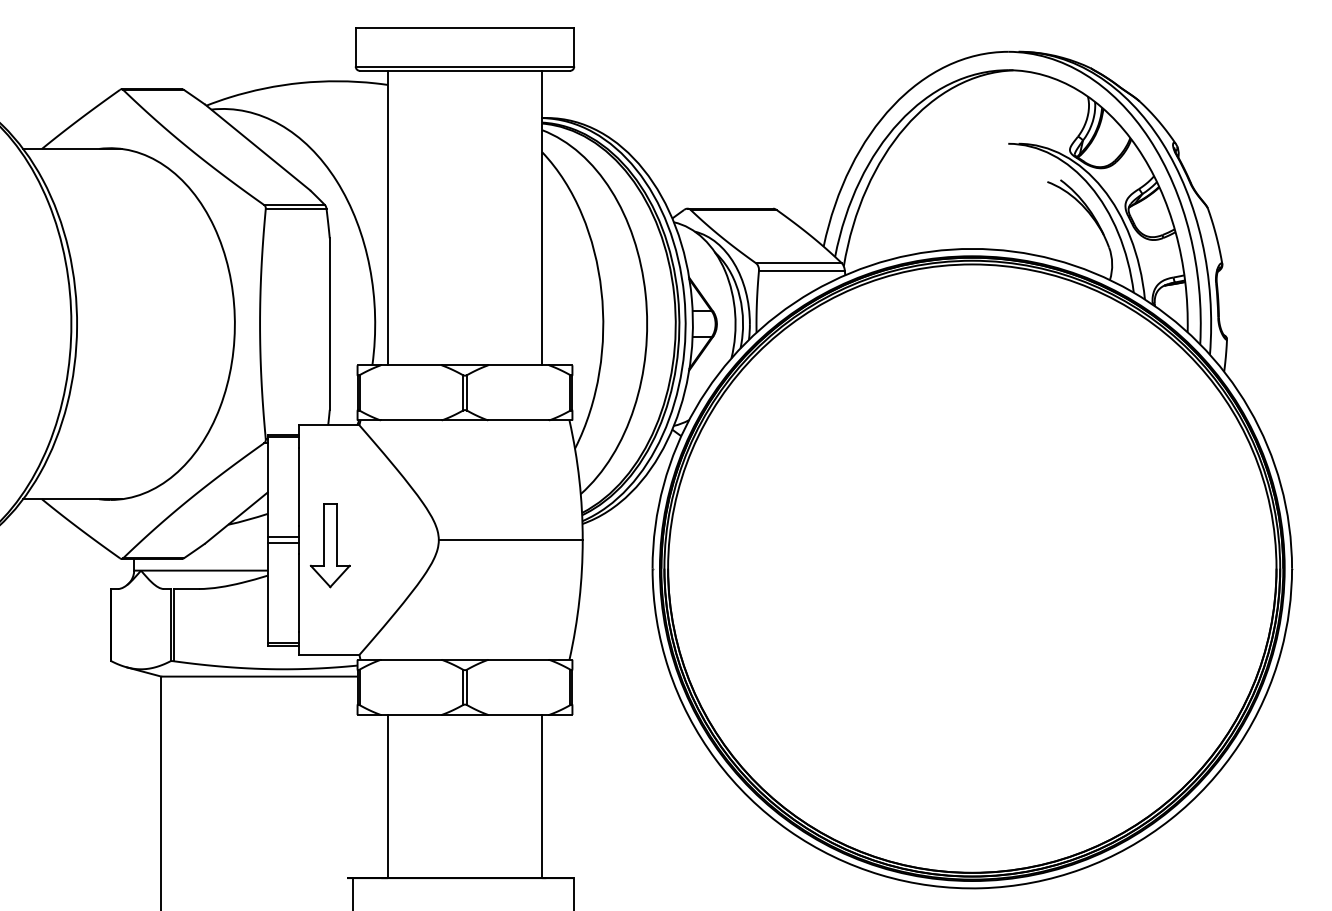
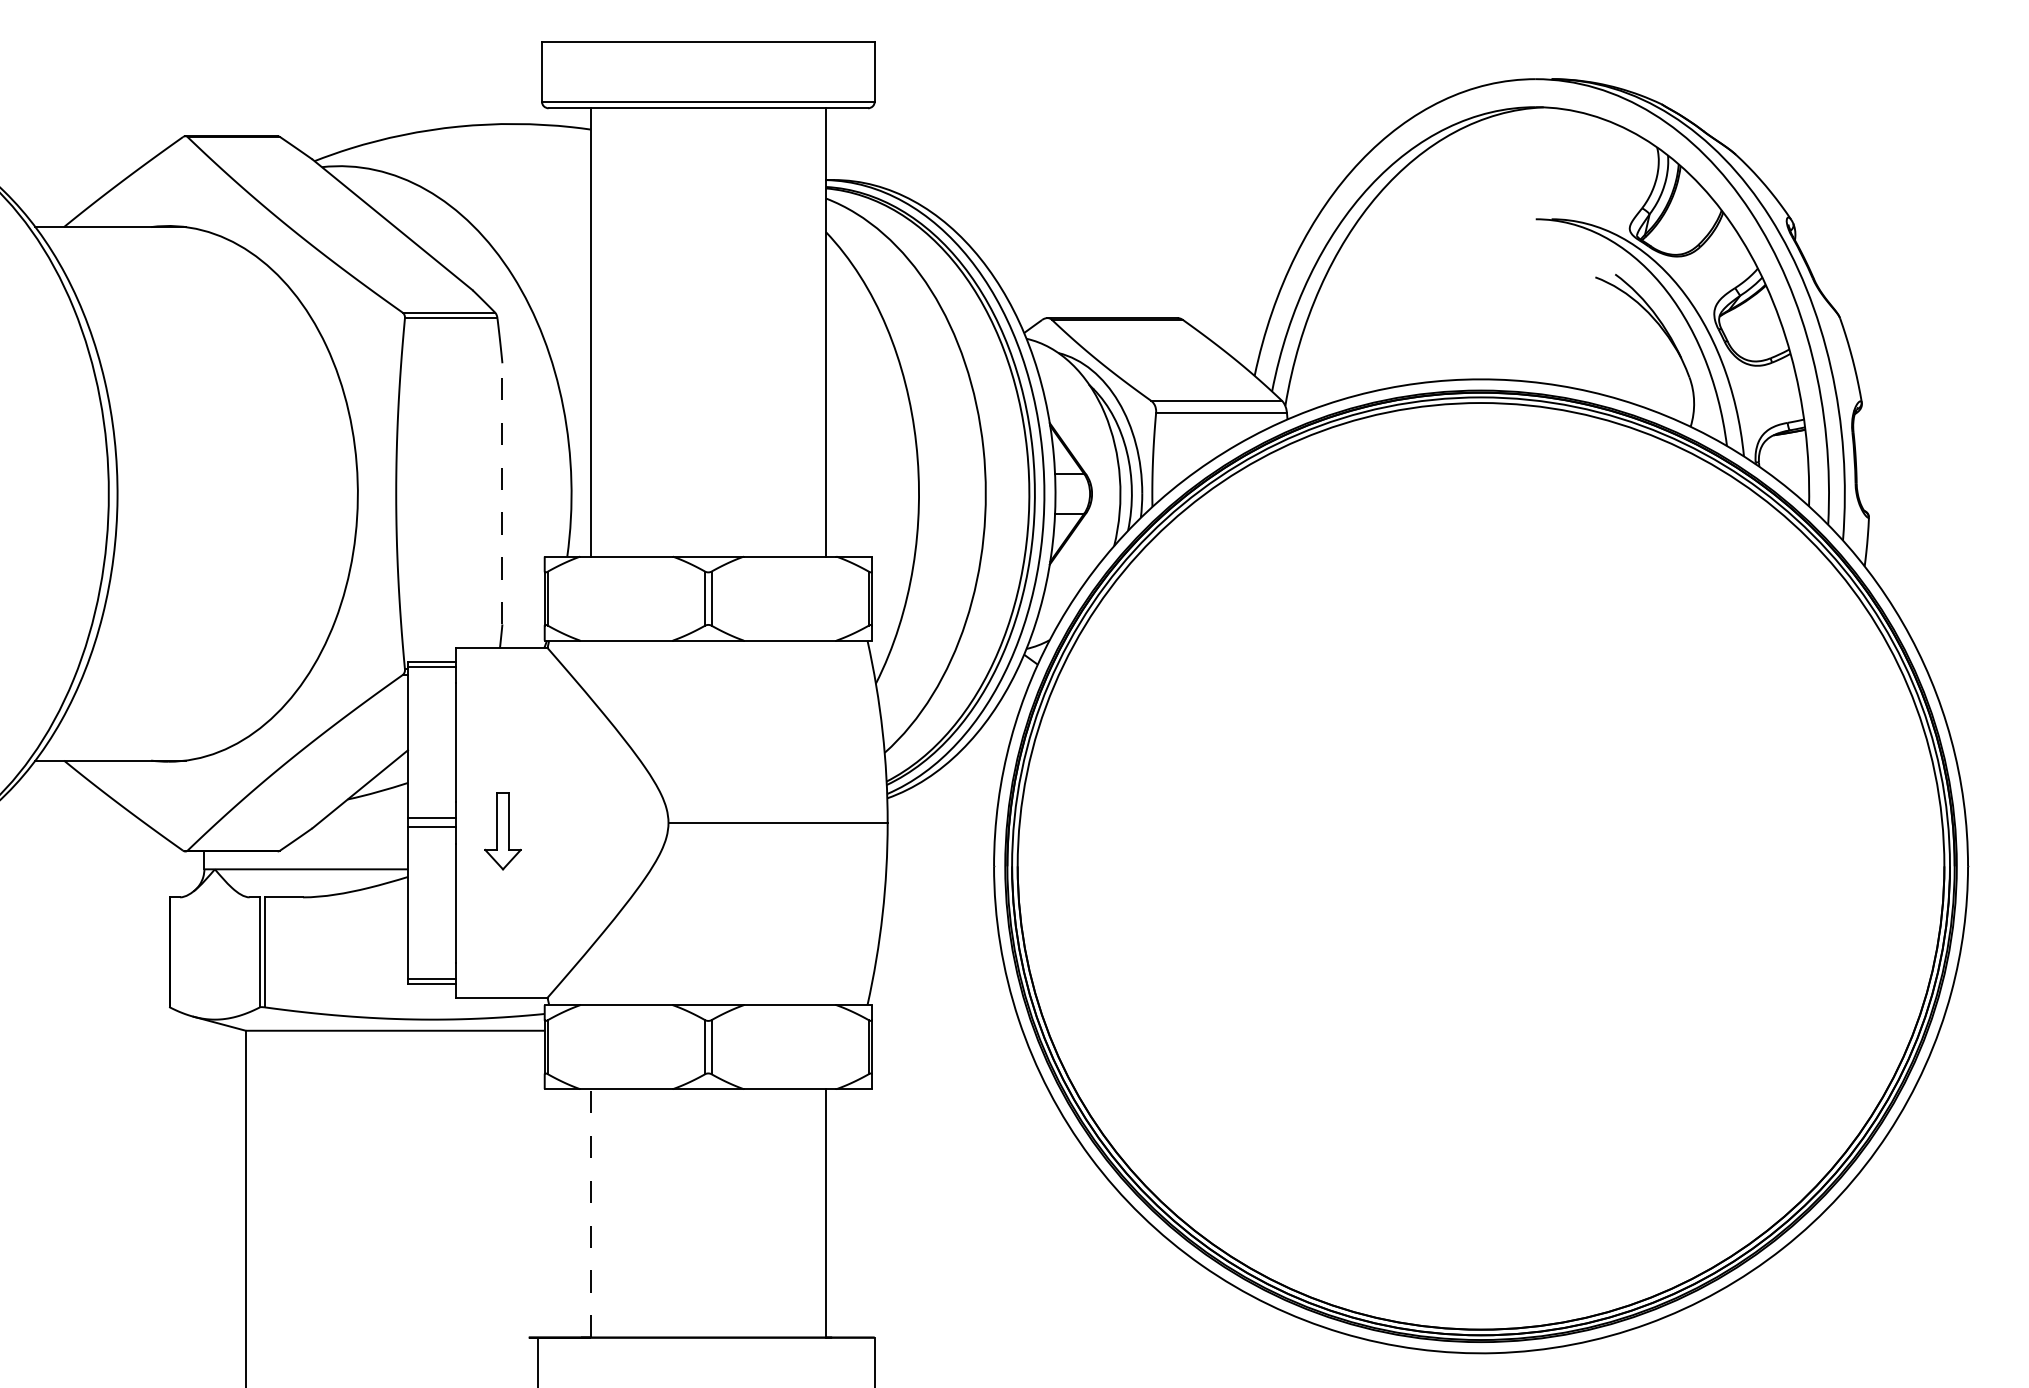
line: (329, 324) -> (501, 494), solid -> dashed
part: (329, 545) -> (501, 831), size x0.6
line: (387, 796) -> (590, 1213), solid -> dashed

